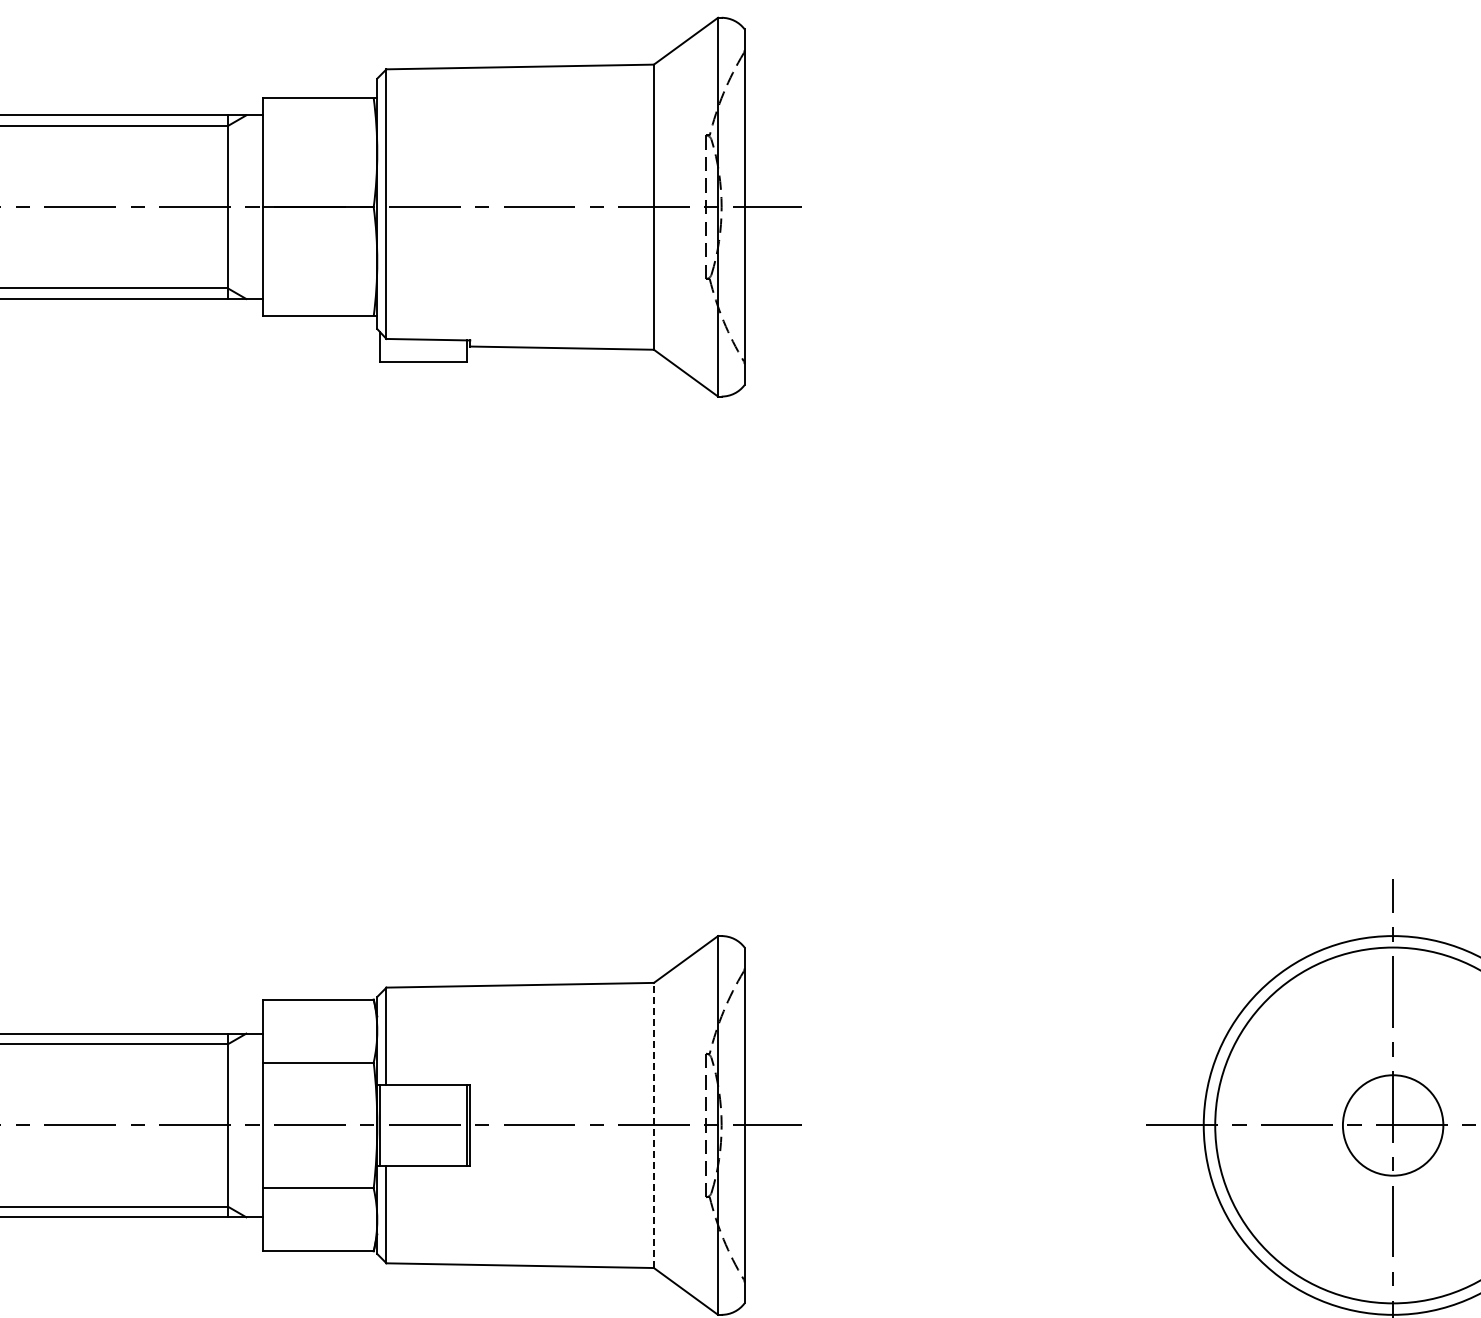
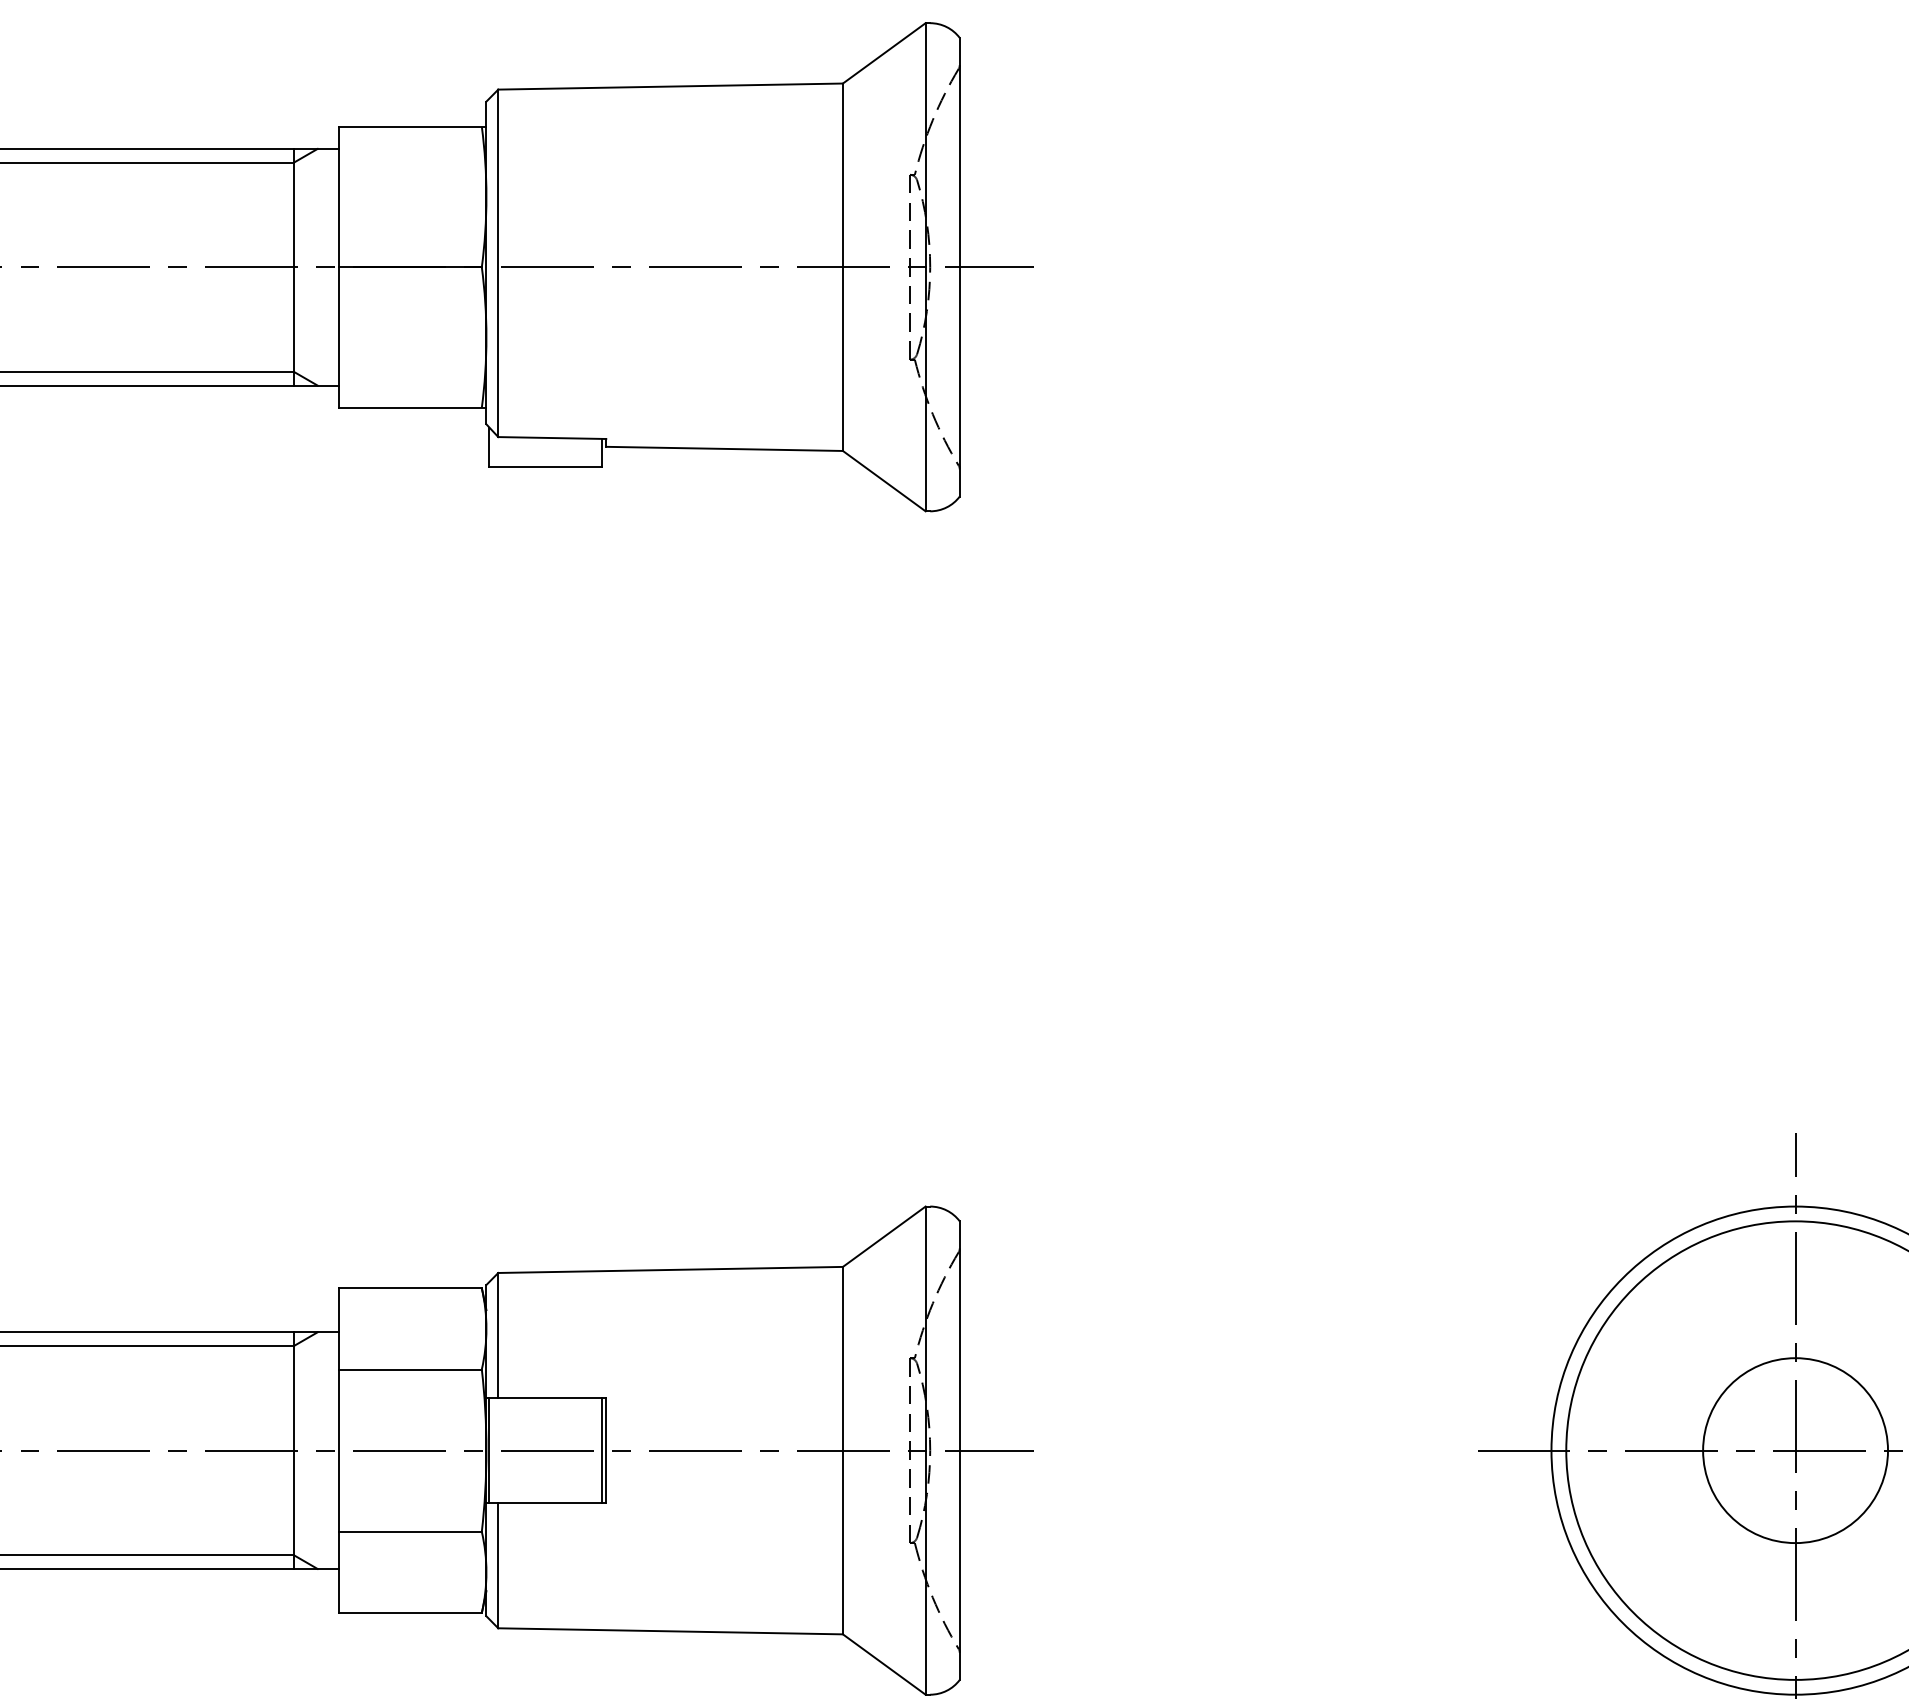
line: (653, 1125) -> (842, 1450), dashed -> solid
circle: (1392, 1125) -> (1794, 1450), size x1.43

